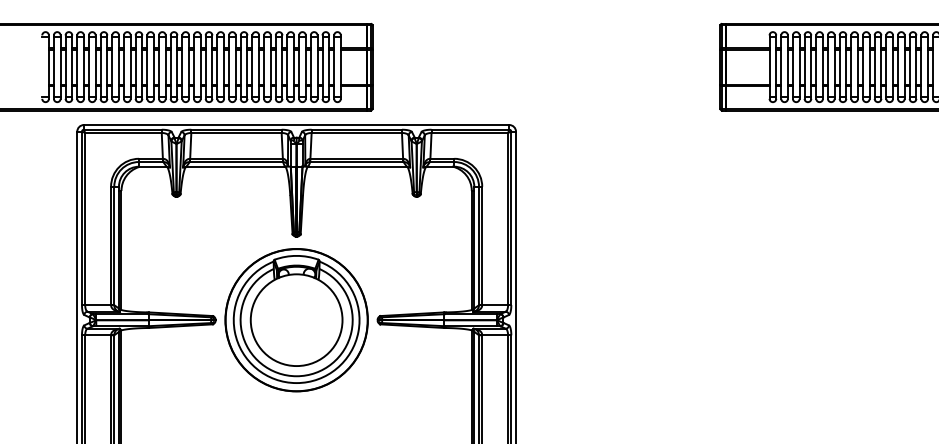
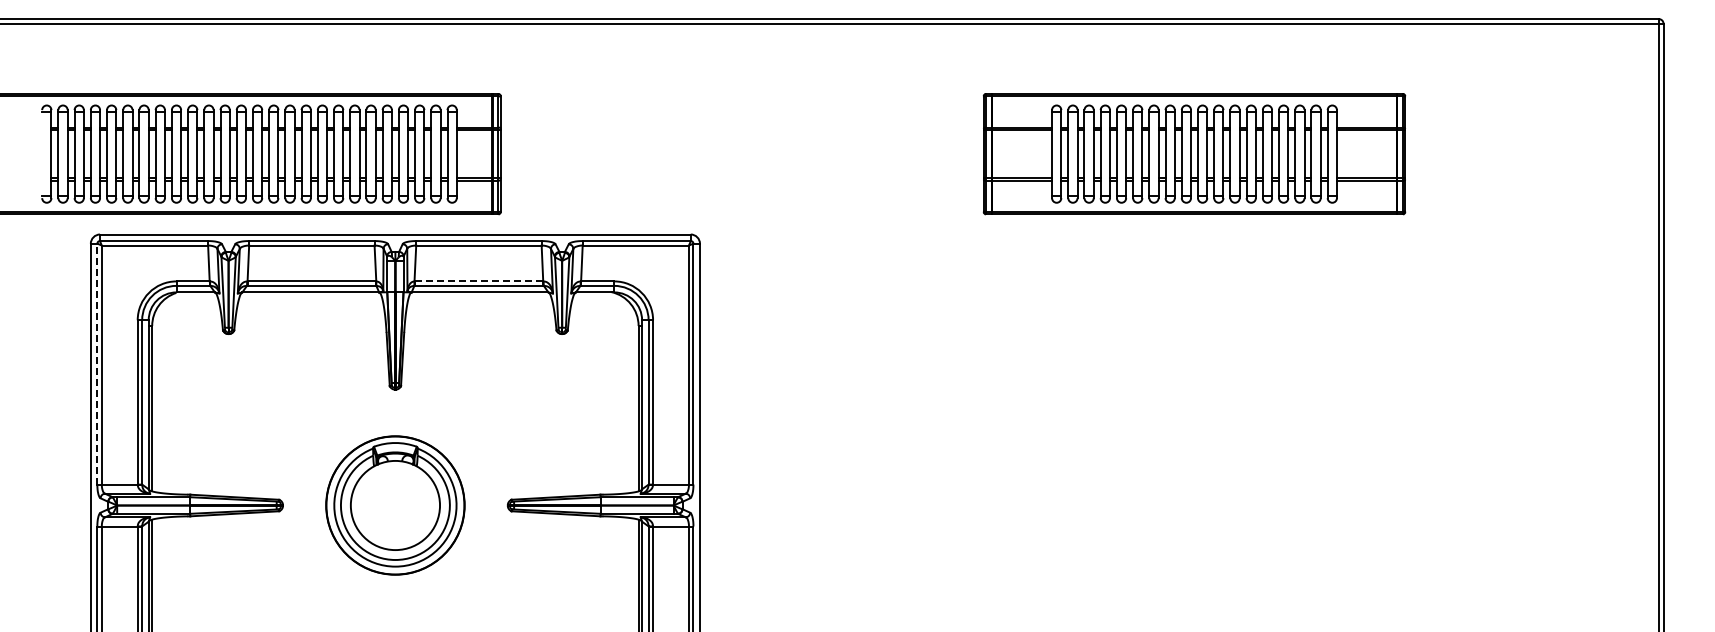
line: (357, 158) -> (479, 281), solid -> dashed
line: (82, 217) -> (97, 363), solid -> dashed
part: (296, 320) -> (395, 505), size x0.7

